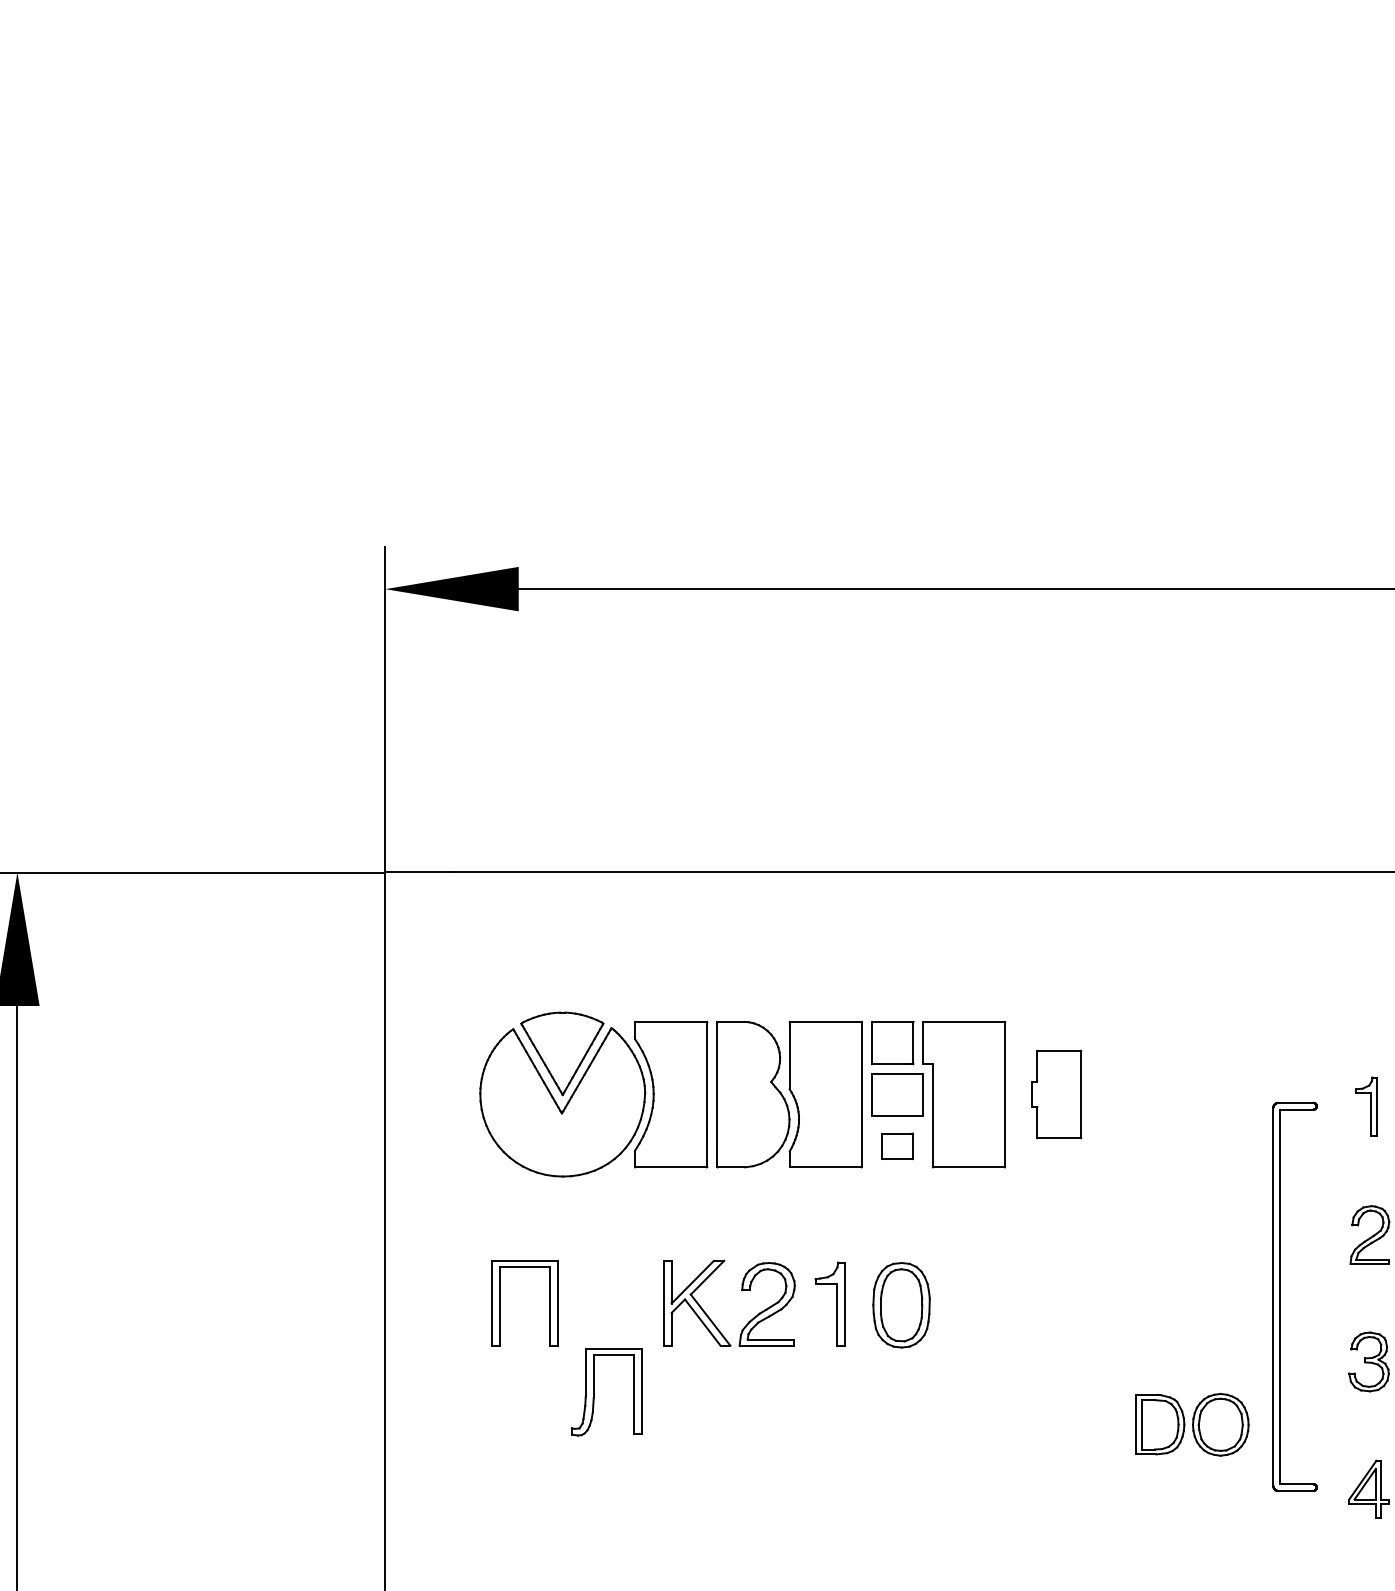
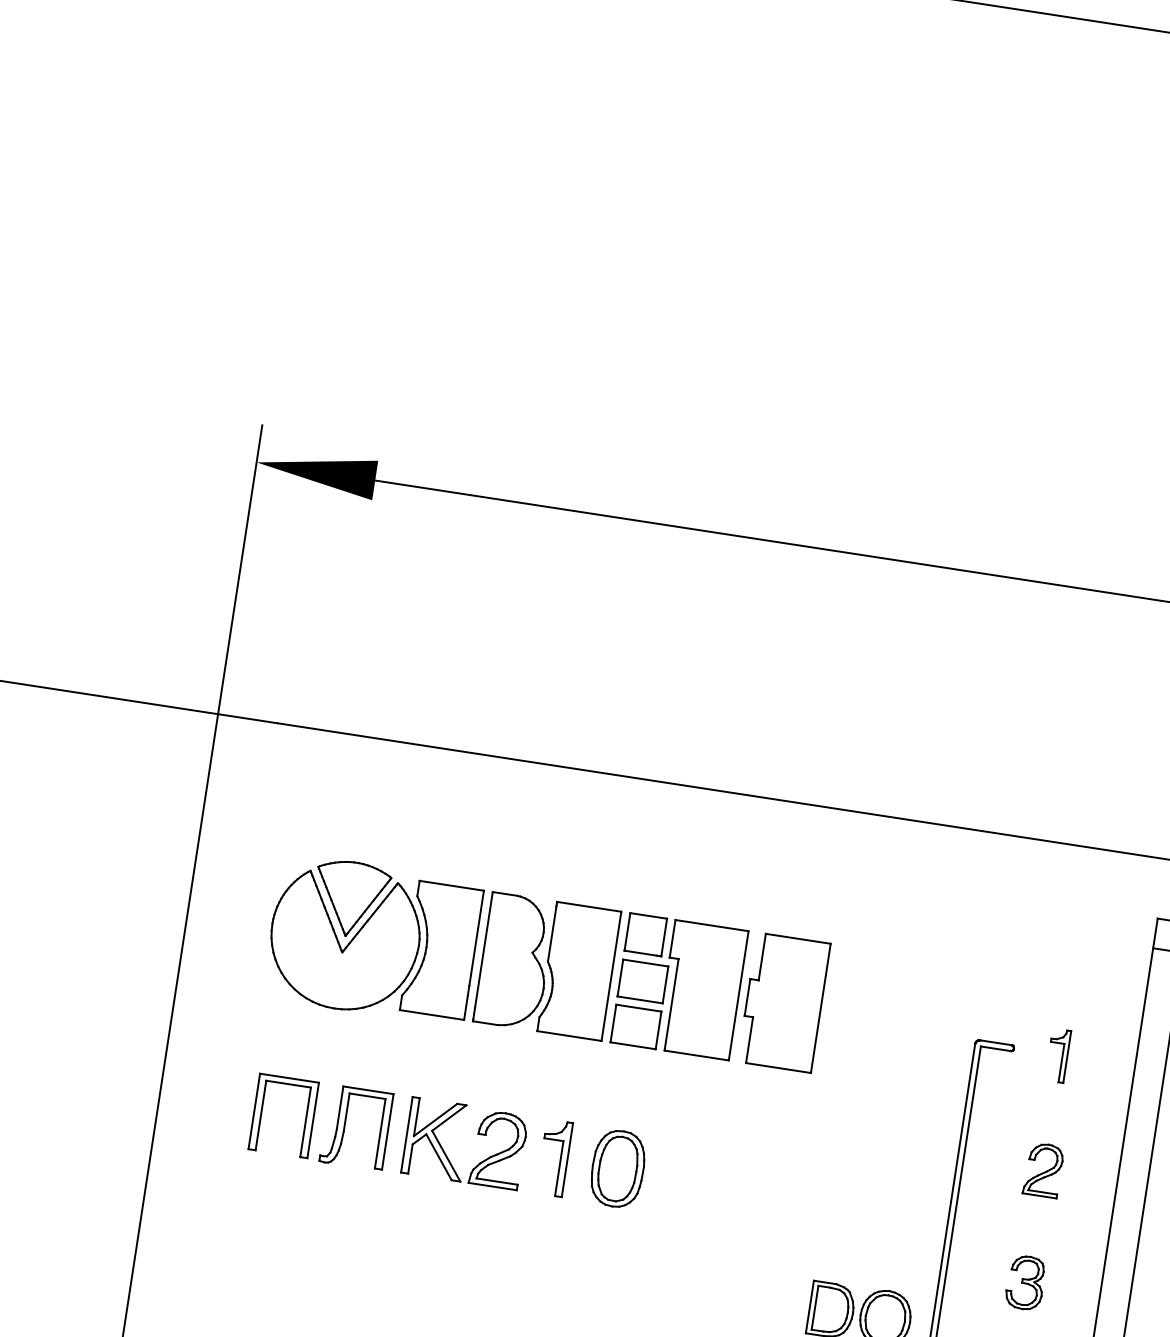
part: (1056, 1094) -> (784, 1002), size x1.67
part: (897, 1146) -> (635, 1027), size x1.67
part: (594, 1392) -> (345, 1126), moved

